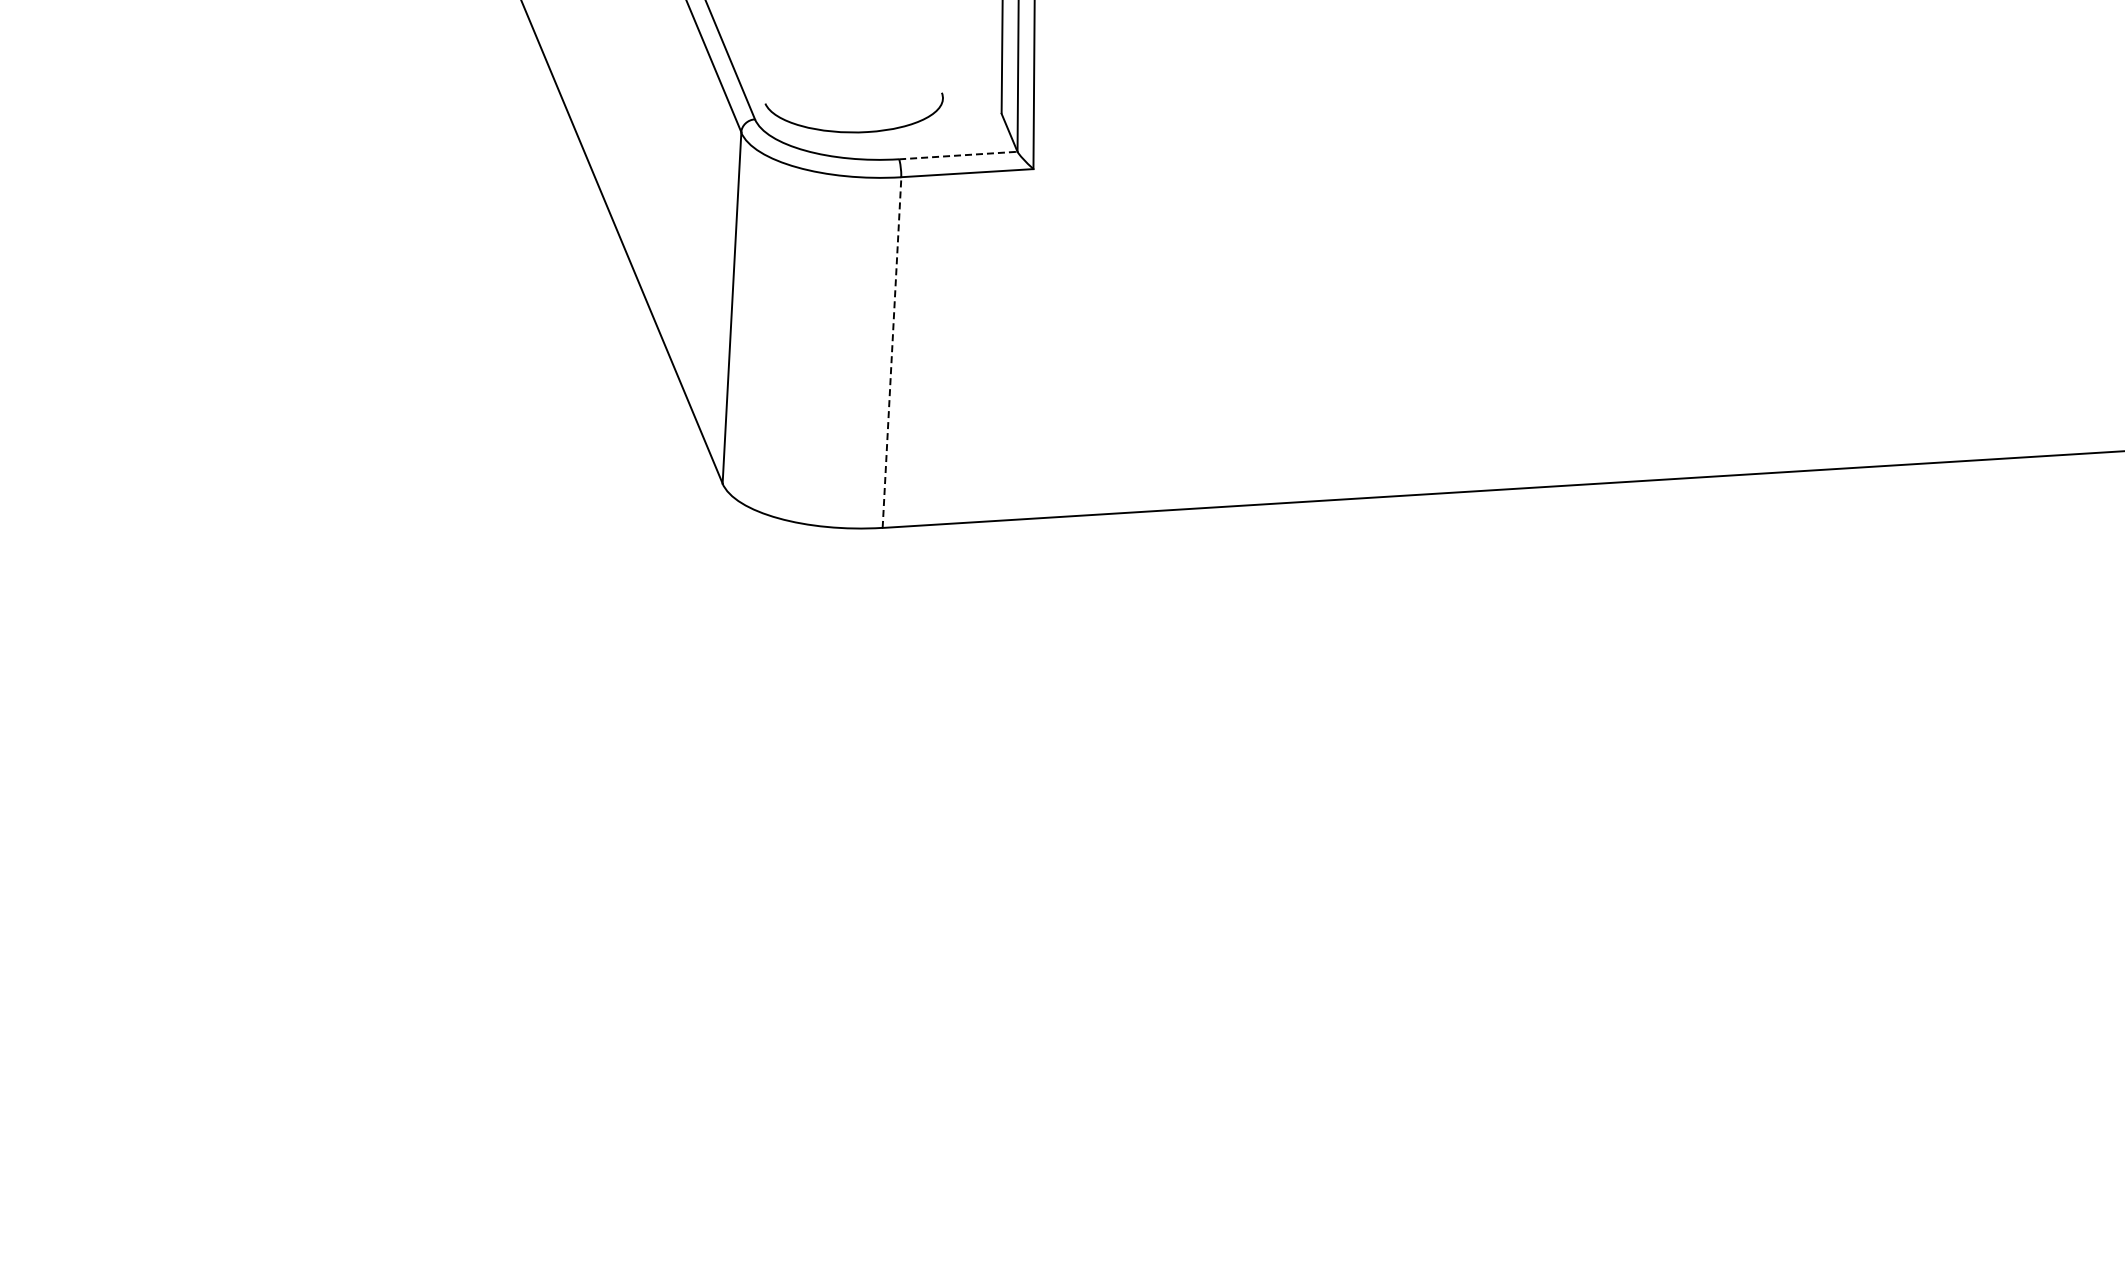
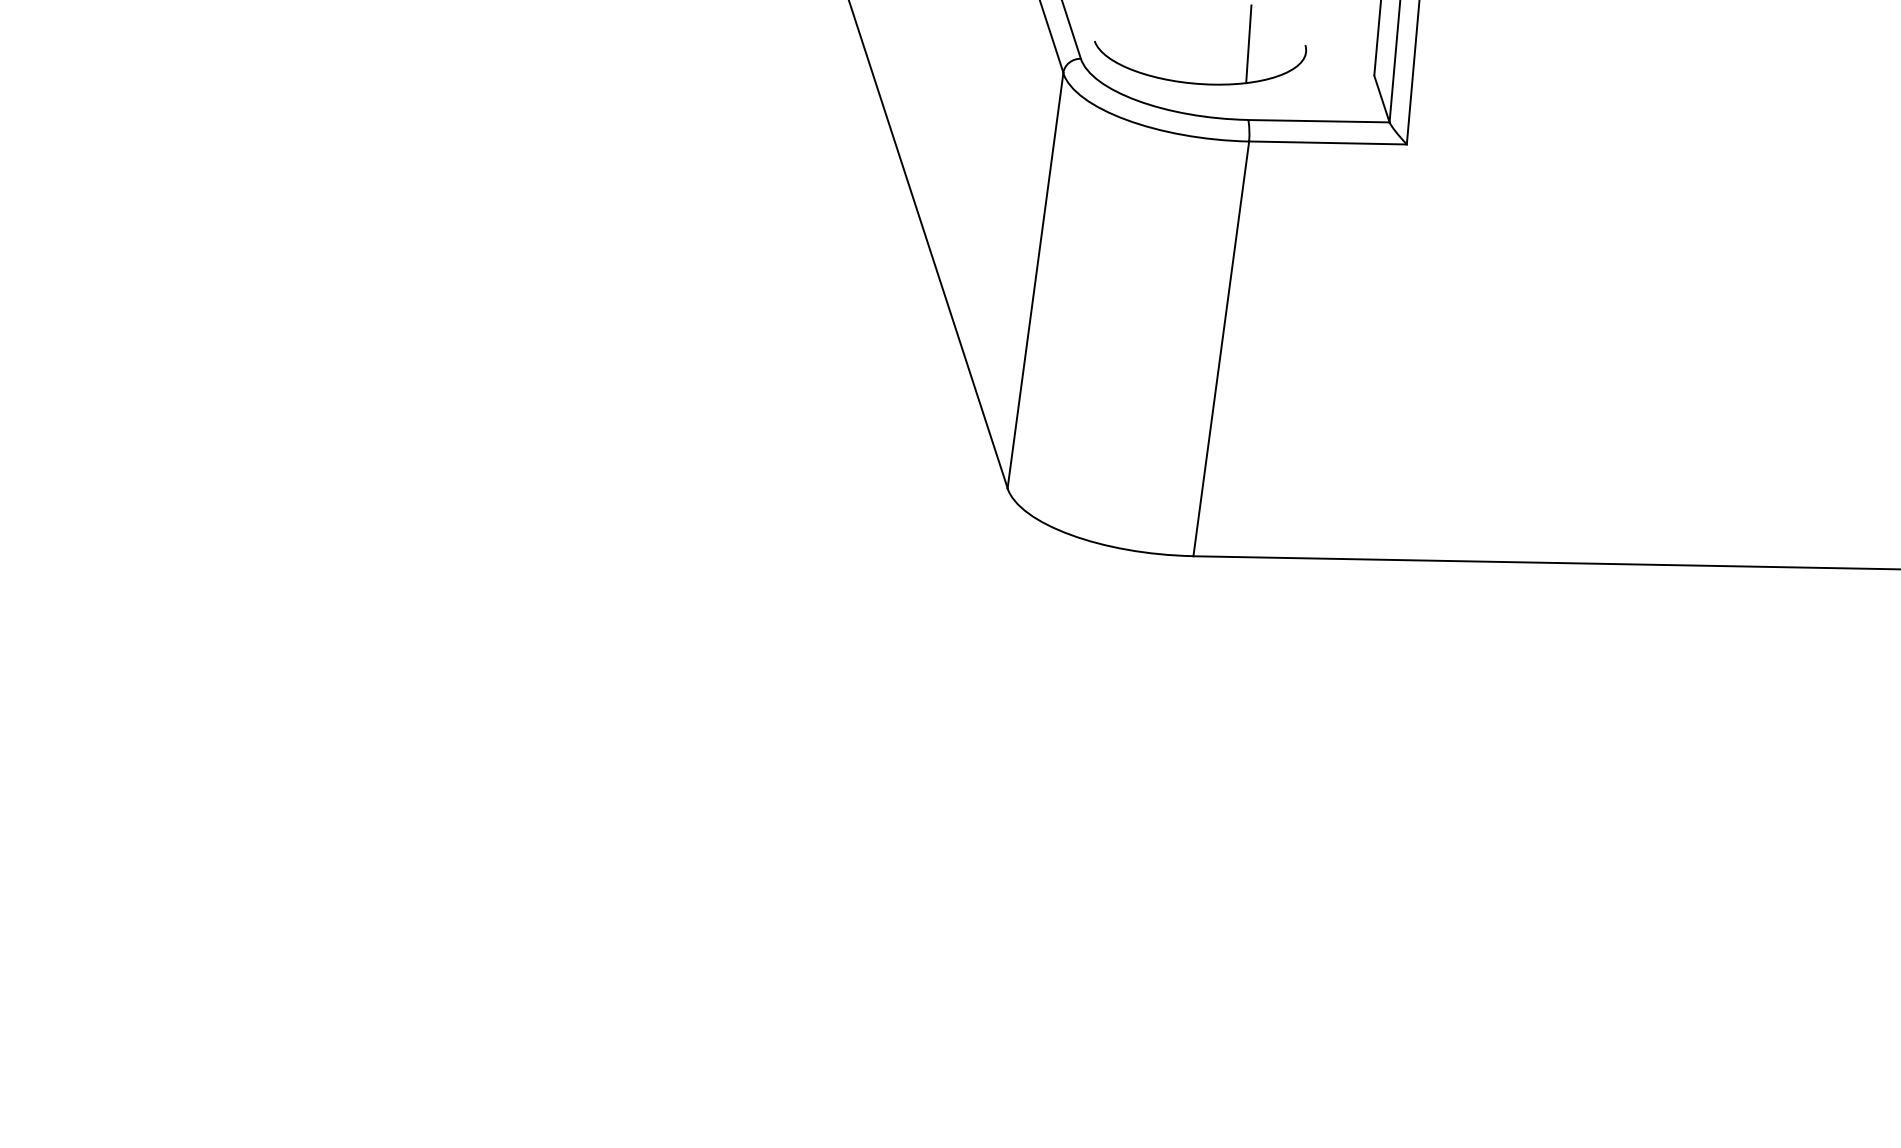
line: (894, 95) -> (1248, 43), added
line: (958, 155) -> (1319, 121), dashed -> solid
line: (892, 352) -> (1221, 348), dashed -> solid

